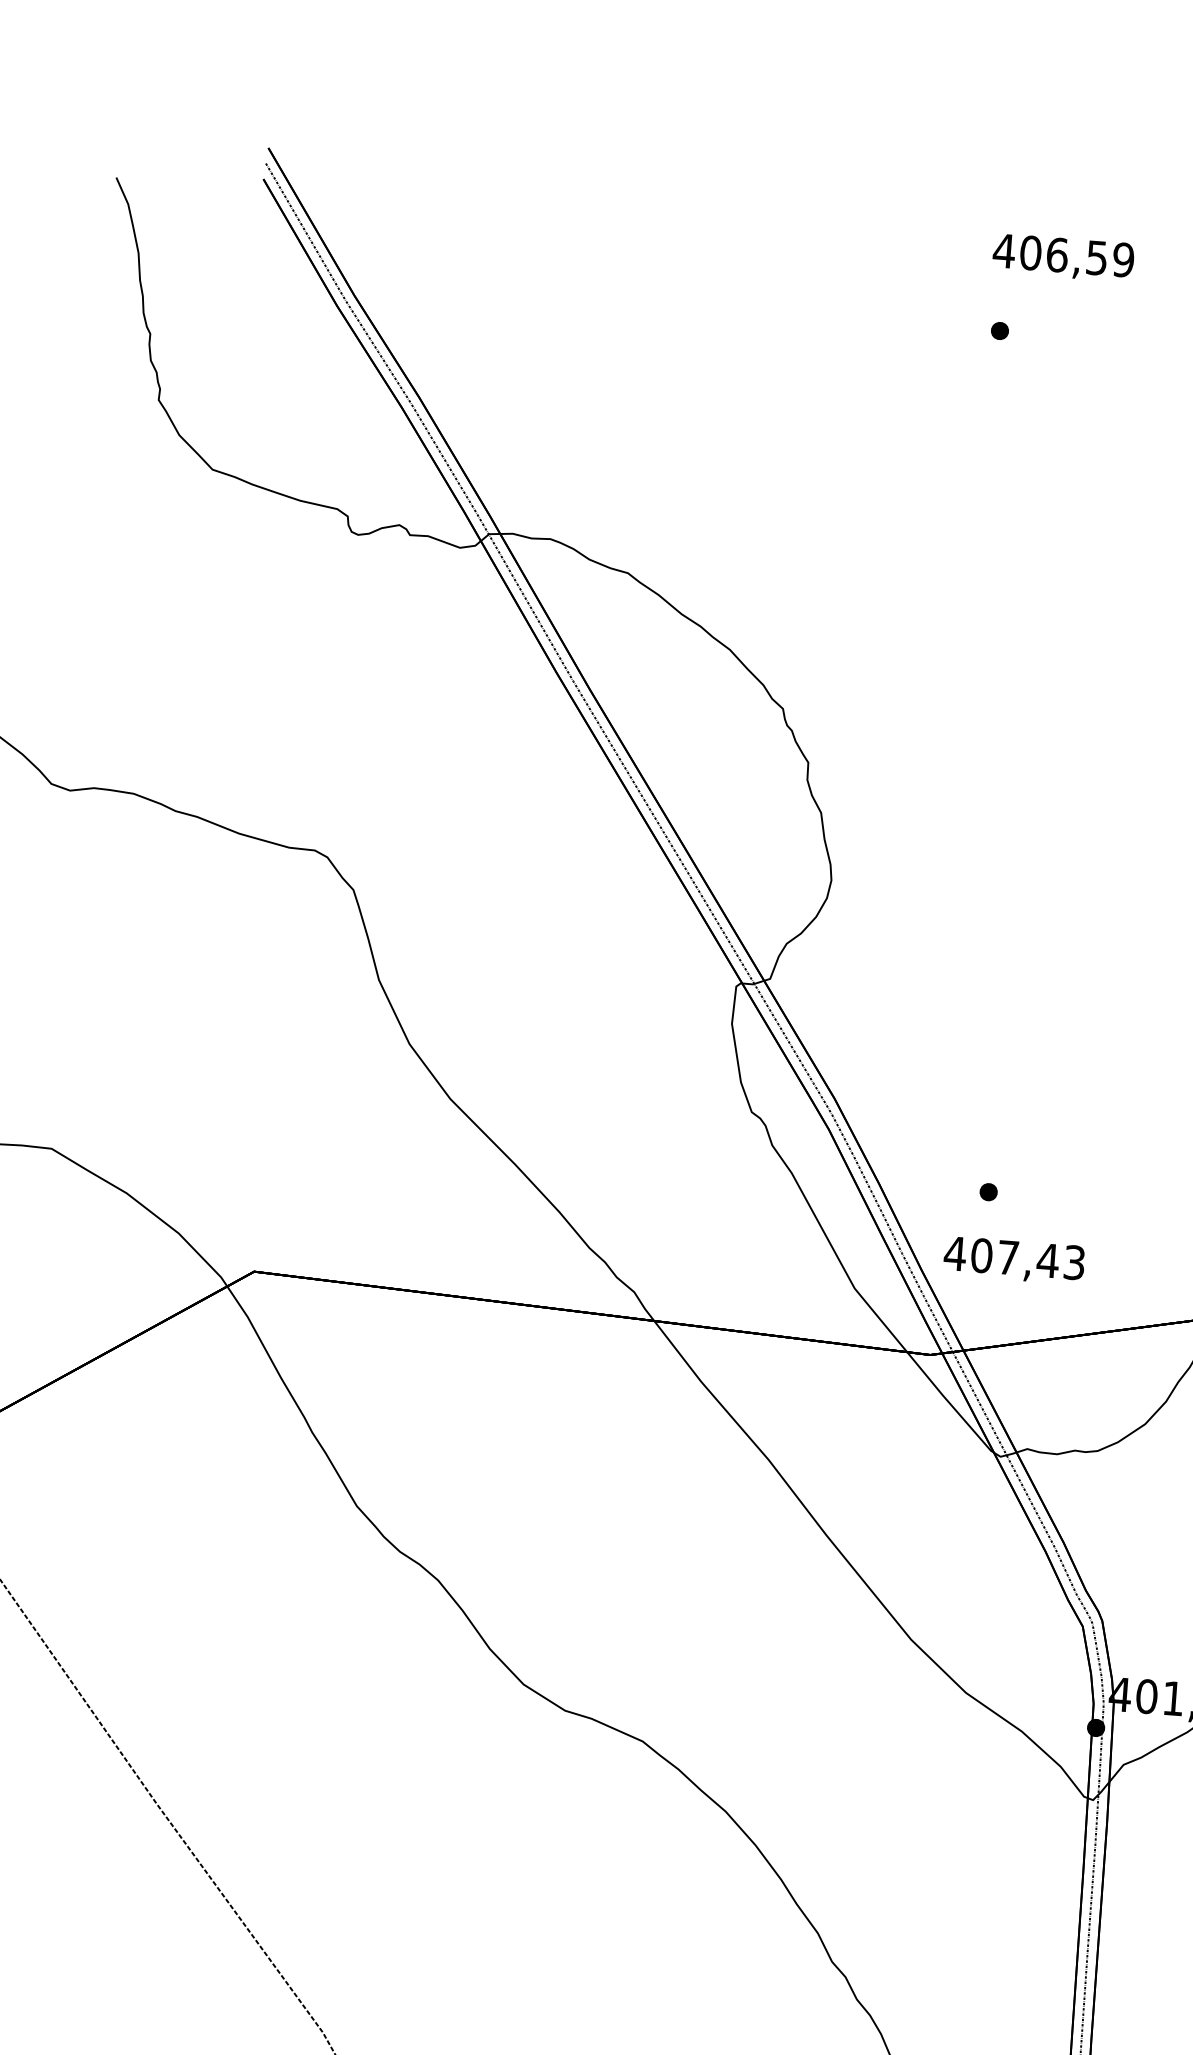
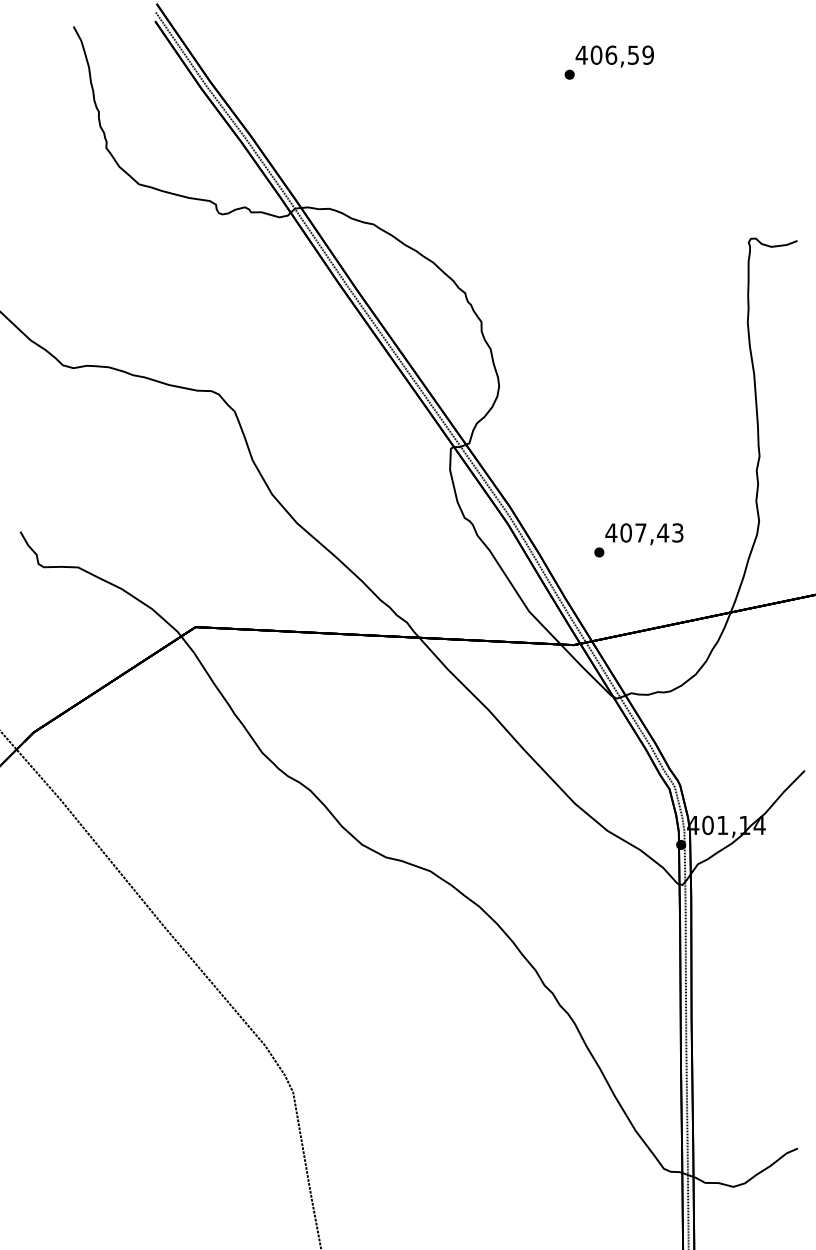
text: (1062, 257) -> (614, 56), moved
text: (1014, 1260) -> (644, 534), moved

